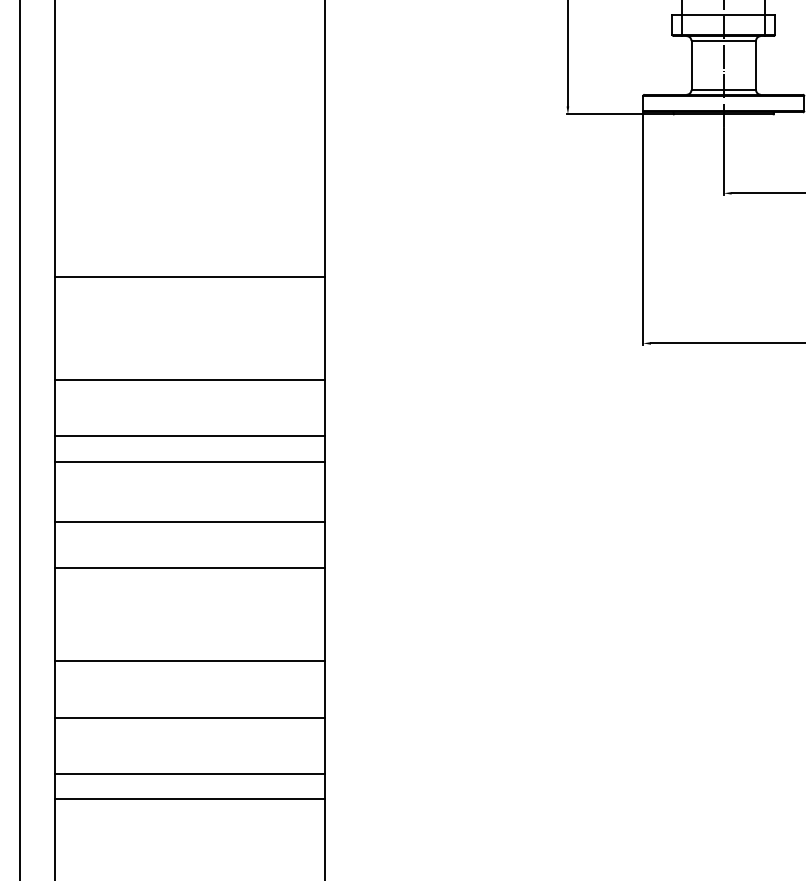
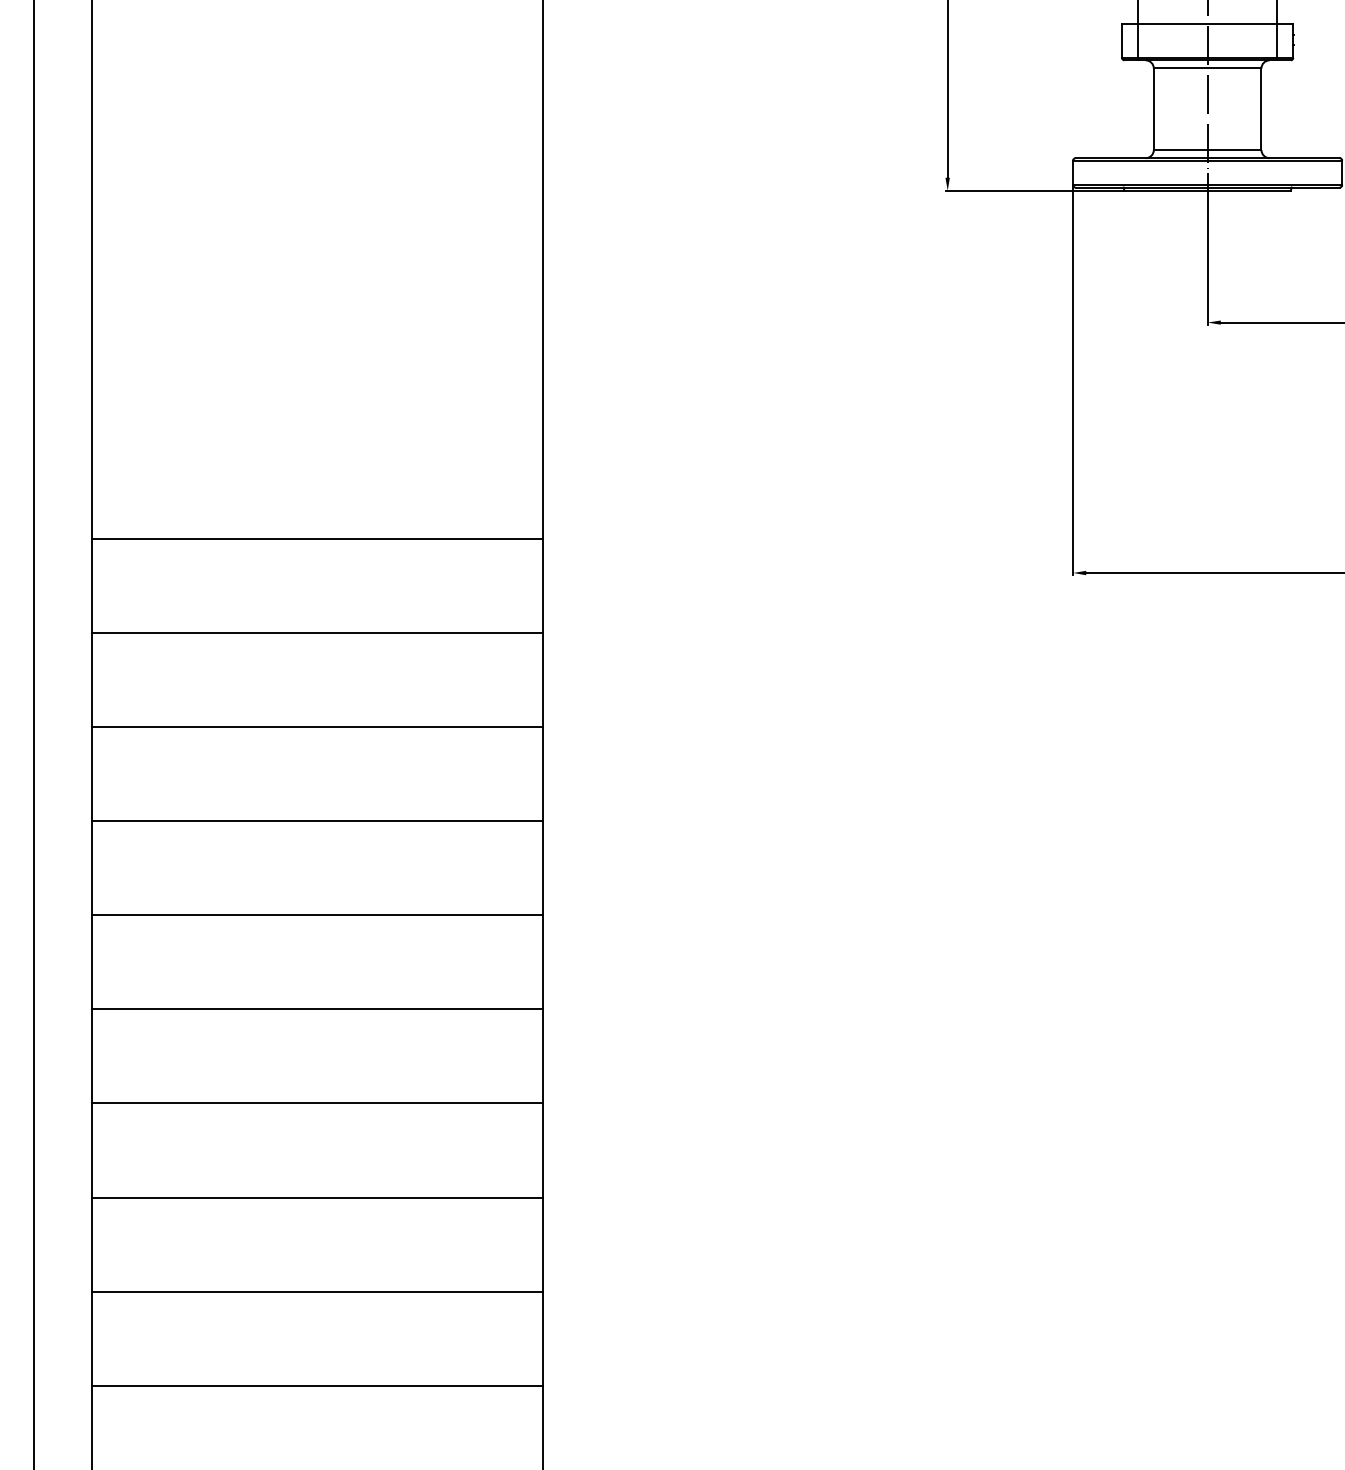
line: (189, 277) -> (316, 539), moved
line: (189, 462) -> (316, 821), moved
line: (189, 521) -> (316, 915), moved
line: (189, 567) -> (316, 1008), moved
line: (189, 799) -> (316, 1385), moved

